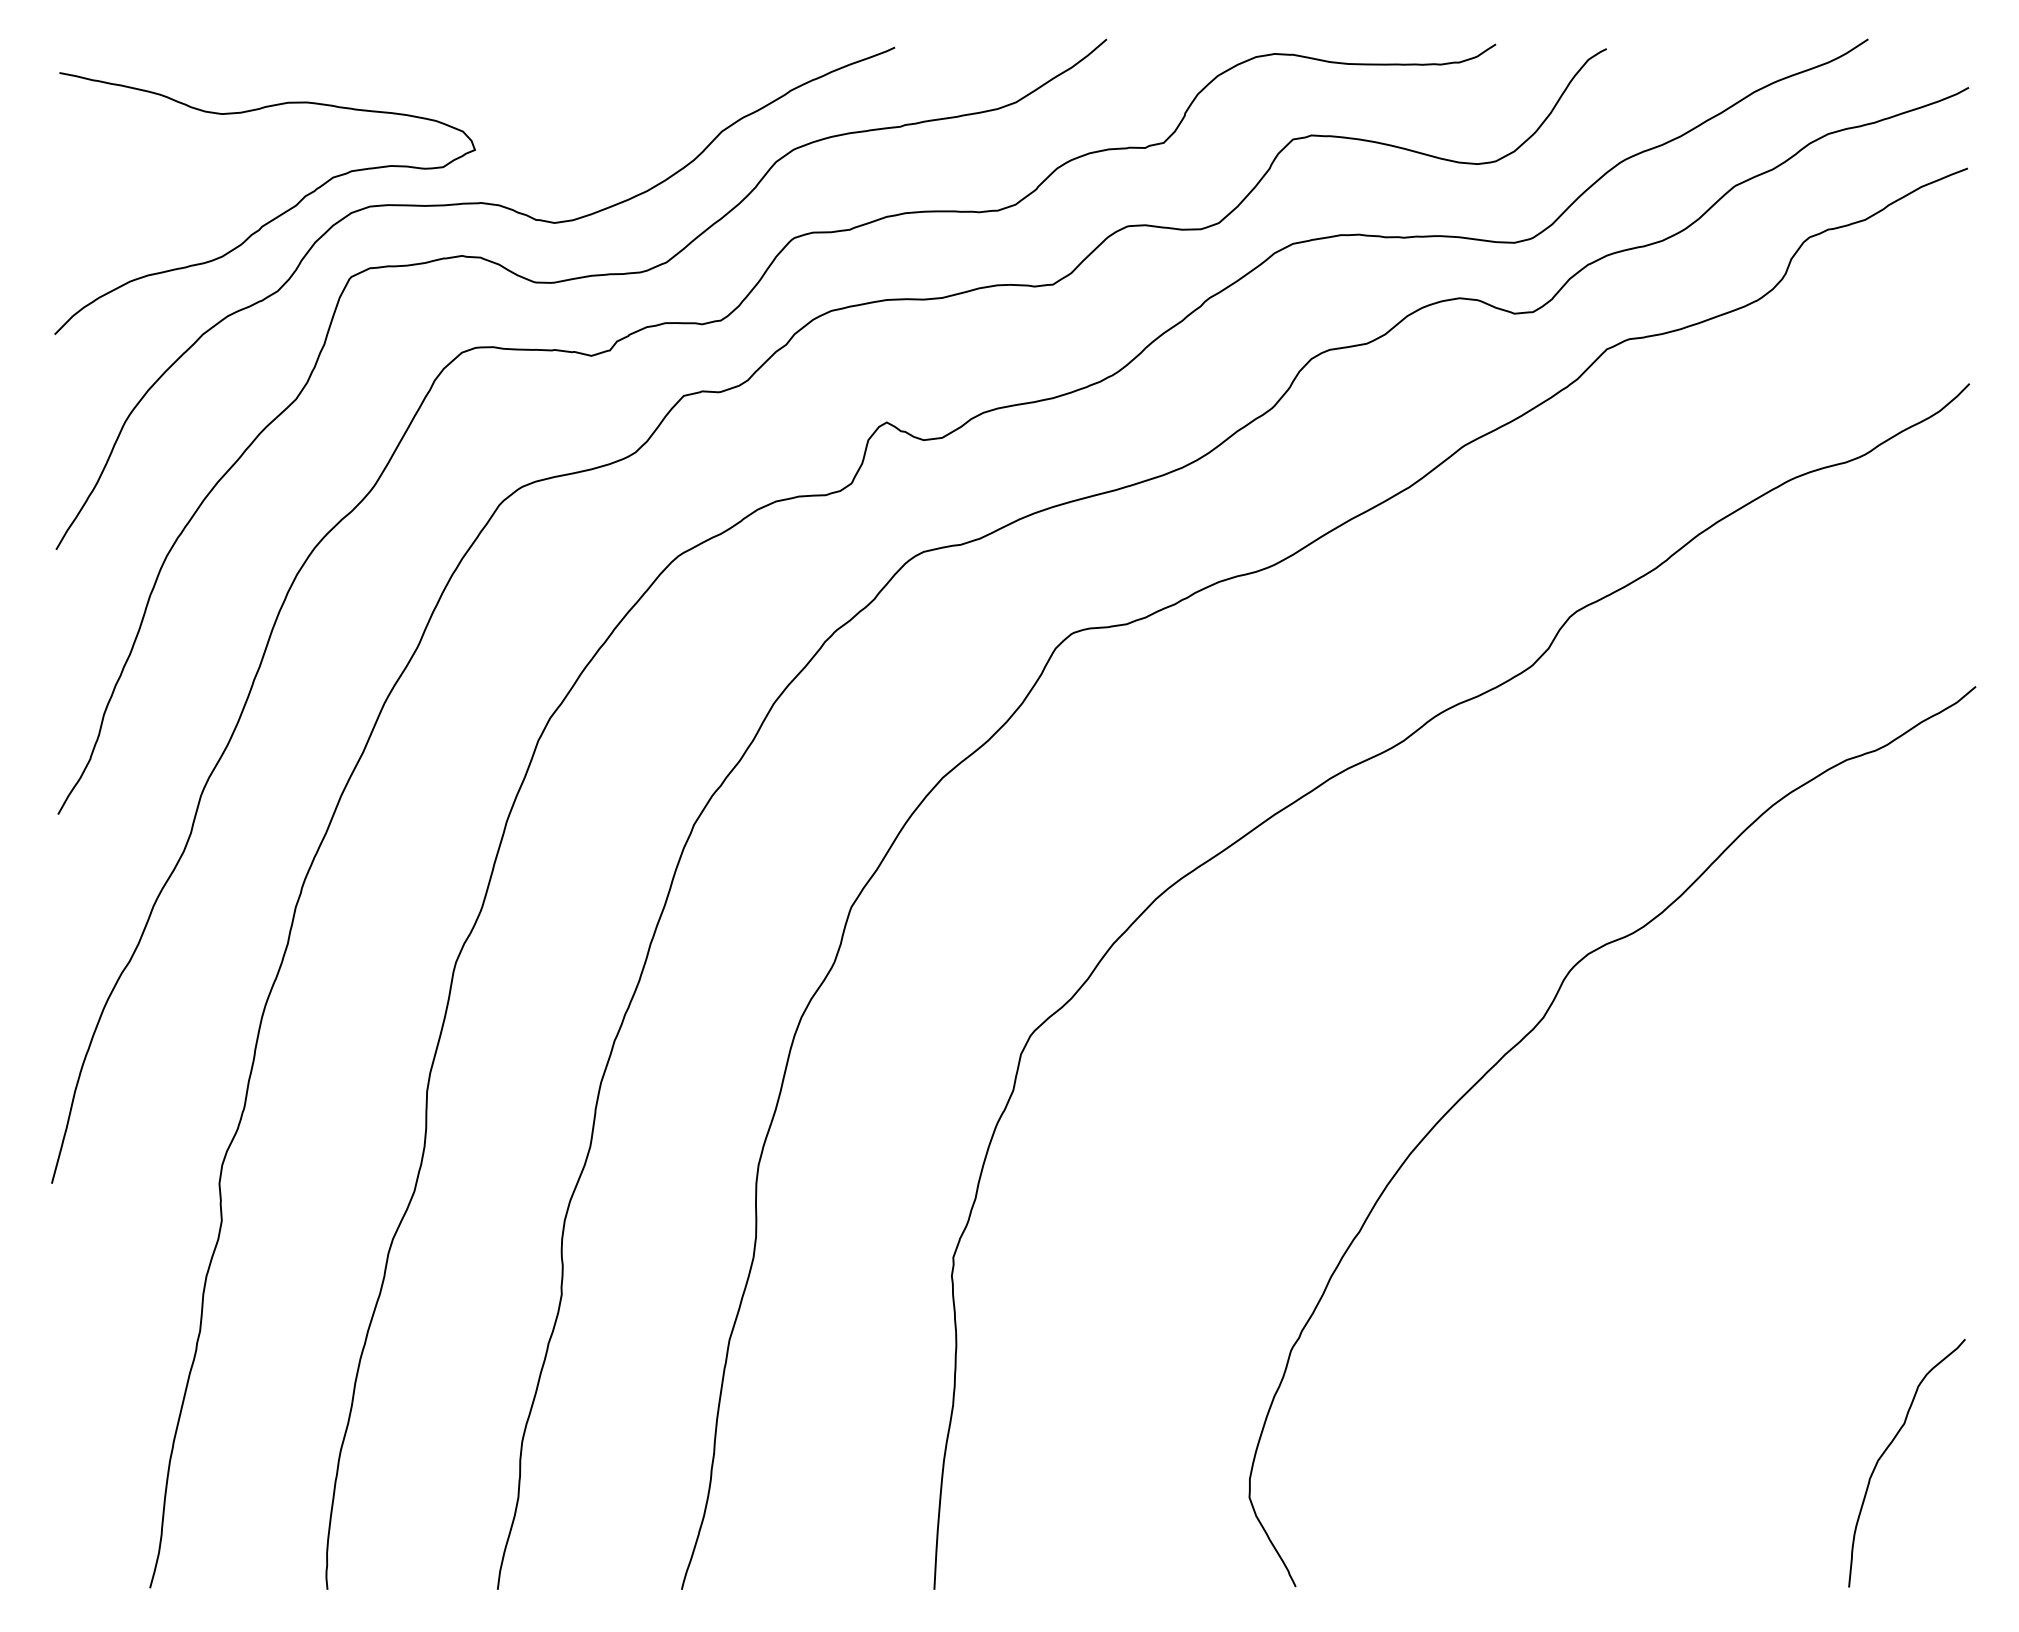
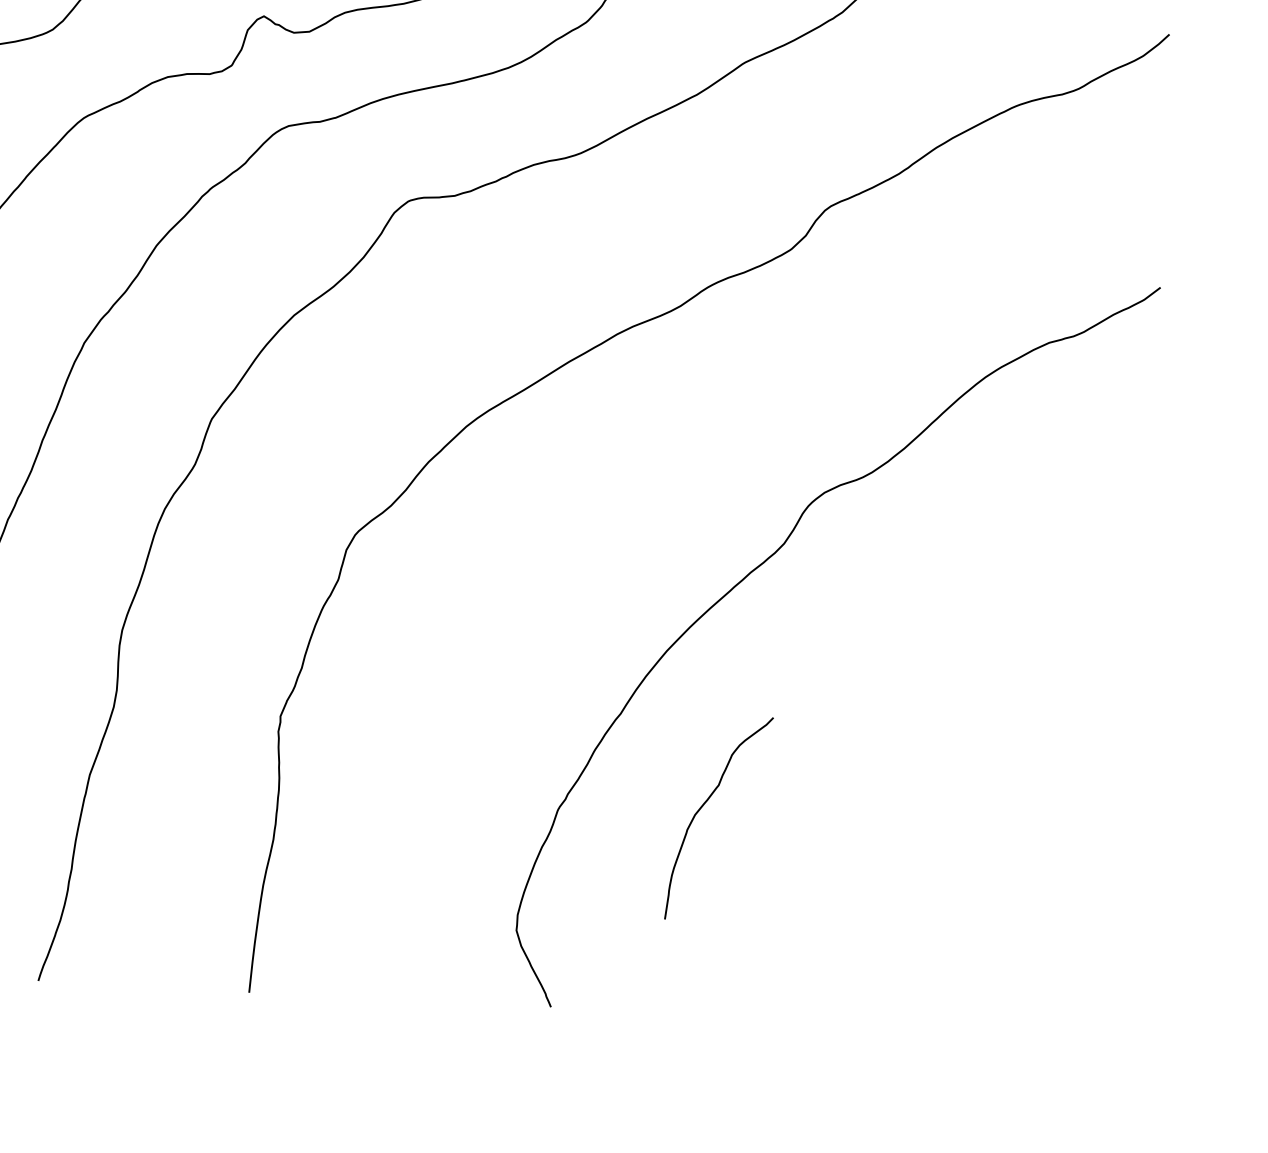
curve: (1888, 1448) -> (704, 805), moved

